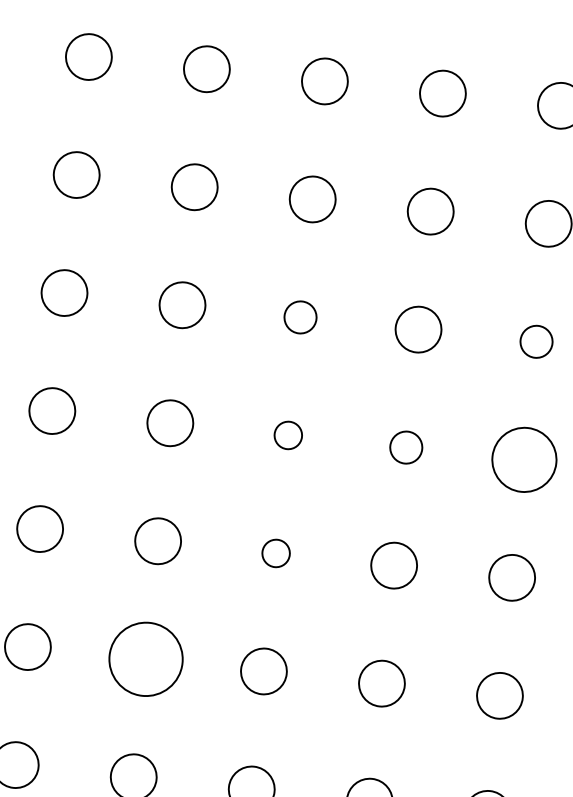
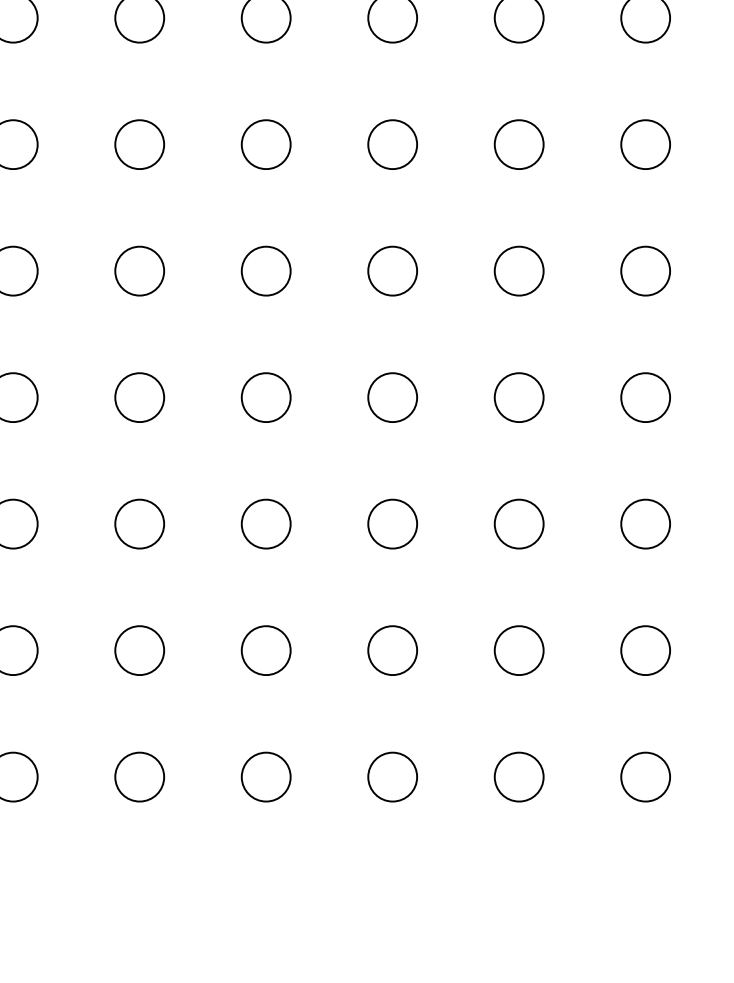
circle: (299, 316) -> (265, 270), size x1.43
circle: (535, 341) -> (518, 270), size x1.43
circle: (287, 435) -> (265, 397), size x1.67
circle: (406, 447) -> (392, 397), size x1.43
circle: (523, 459) -> (518, 397), size x0.71
circle: (275, 552) -> (265, 523), size x1.67
circle: (145, 659) -> (139, 650), size x0.62

